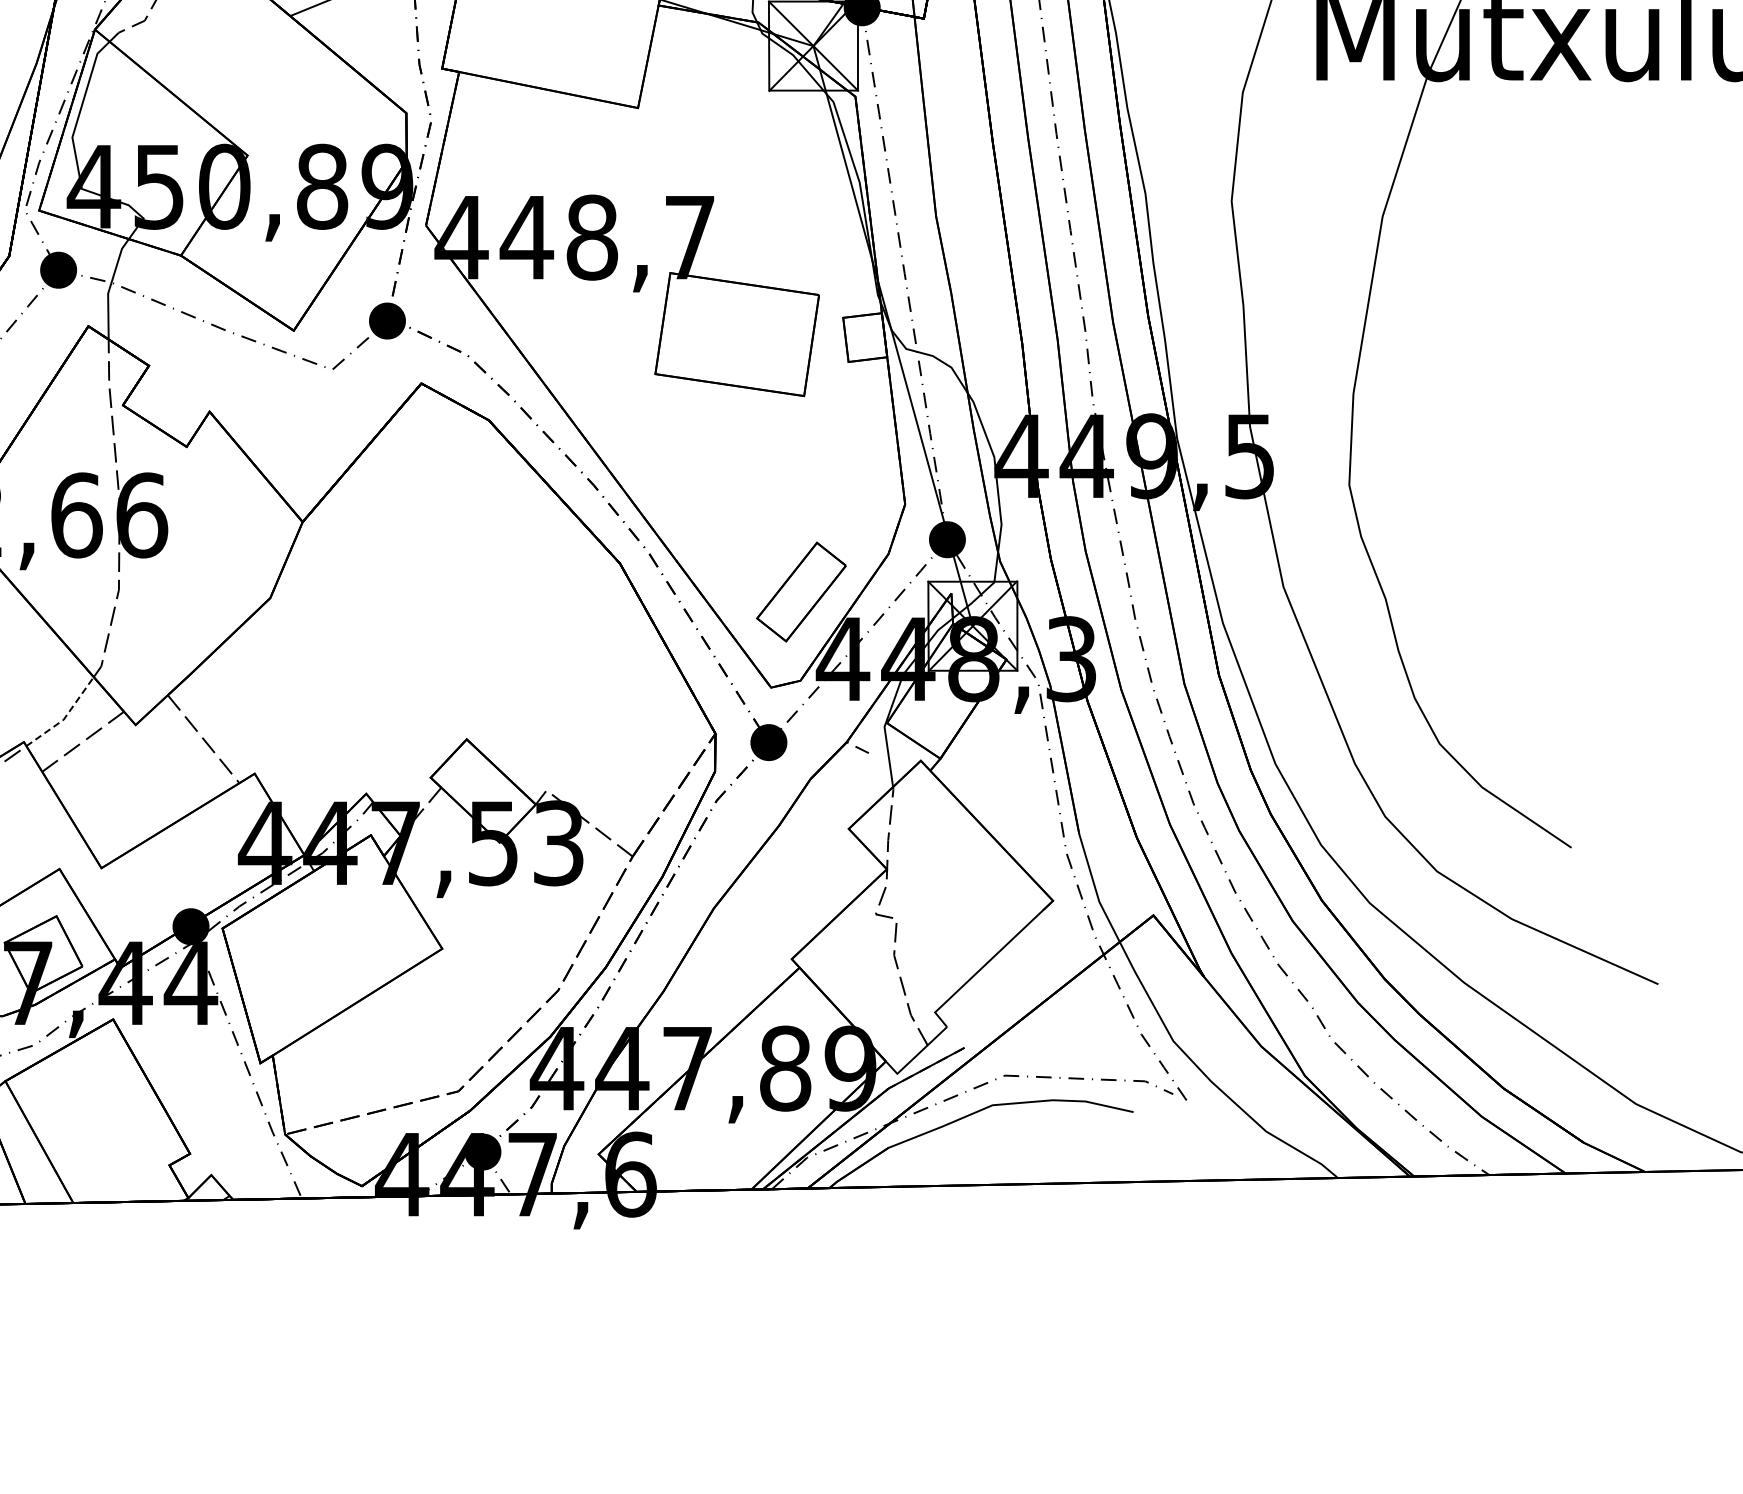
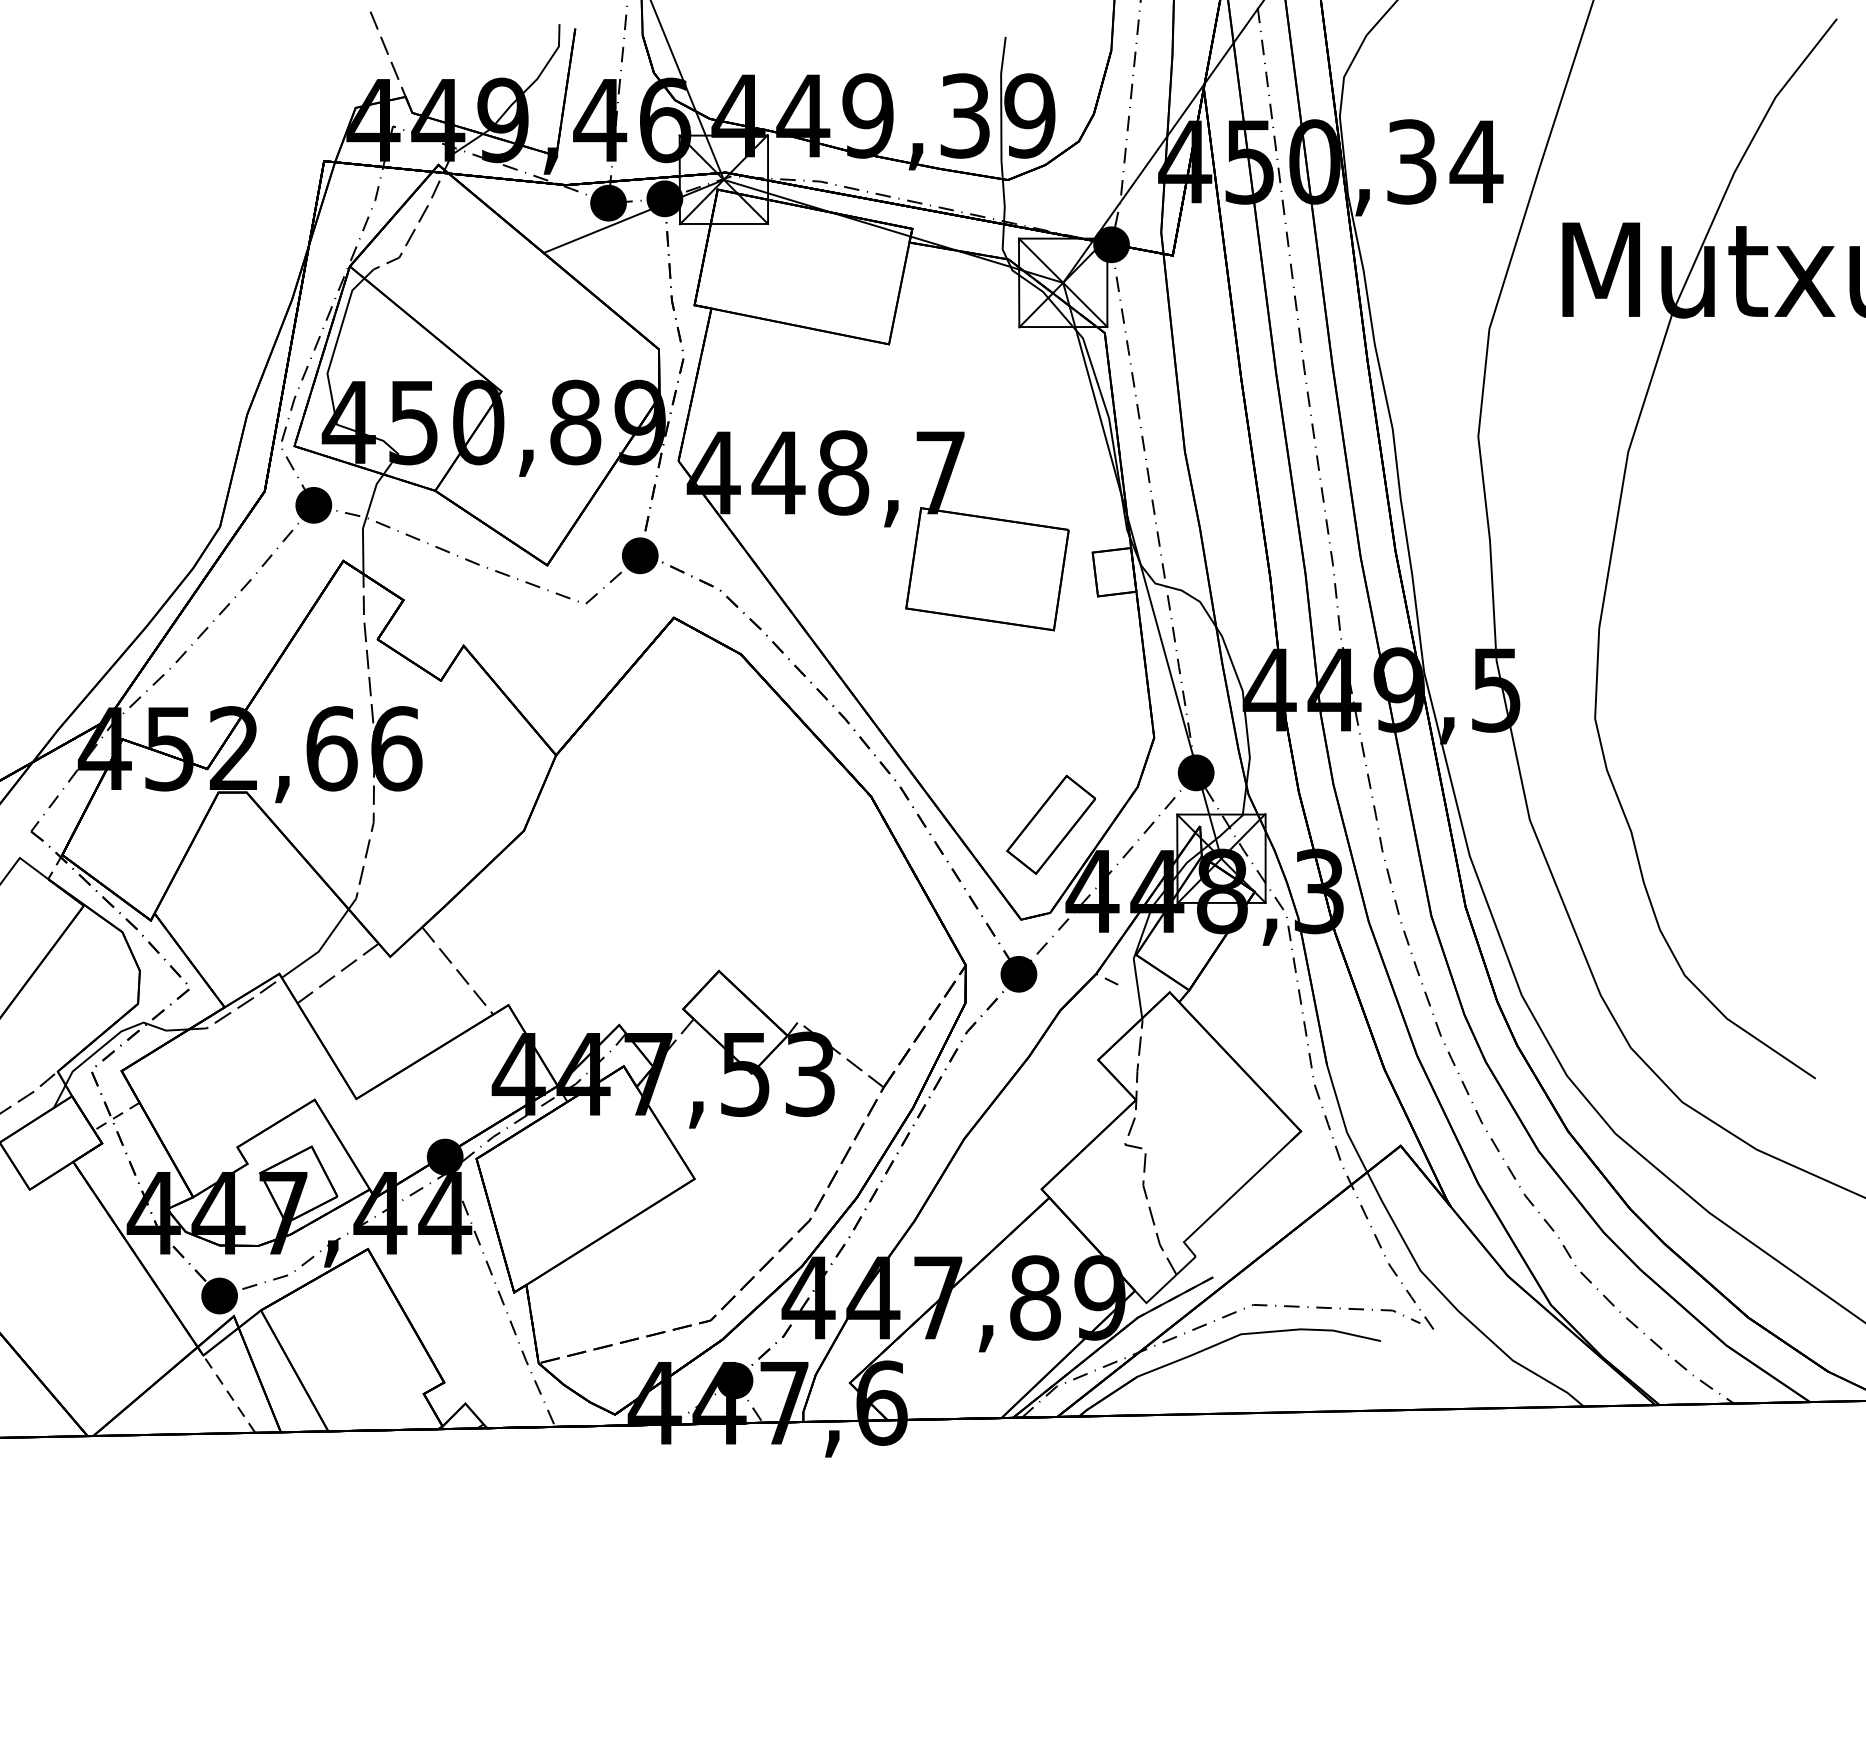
line: (65, 717) -> (320, 949), dashed -> solid

